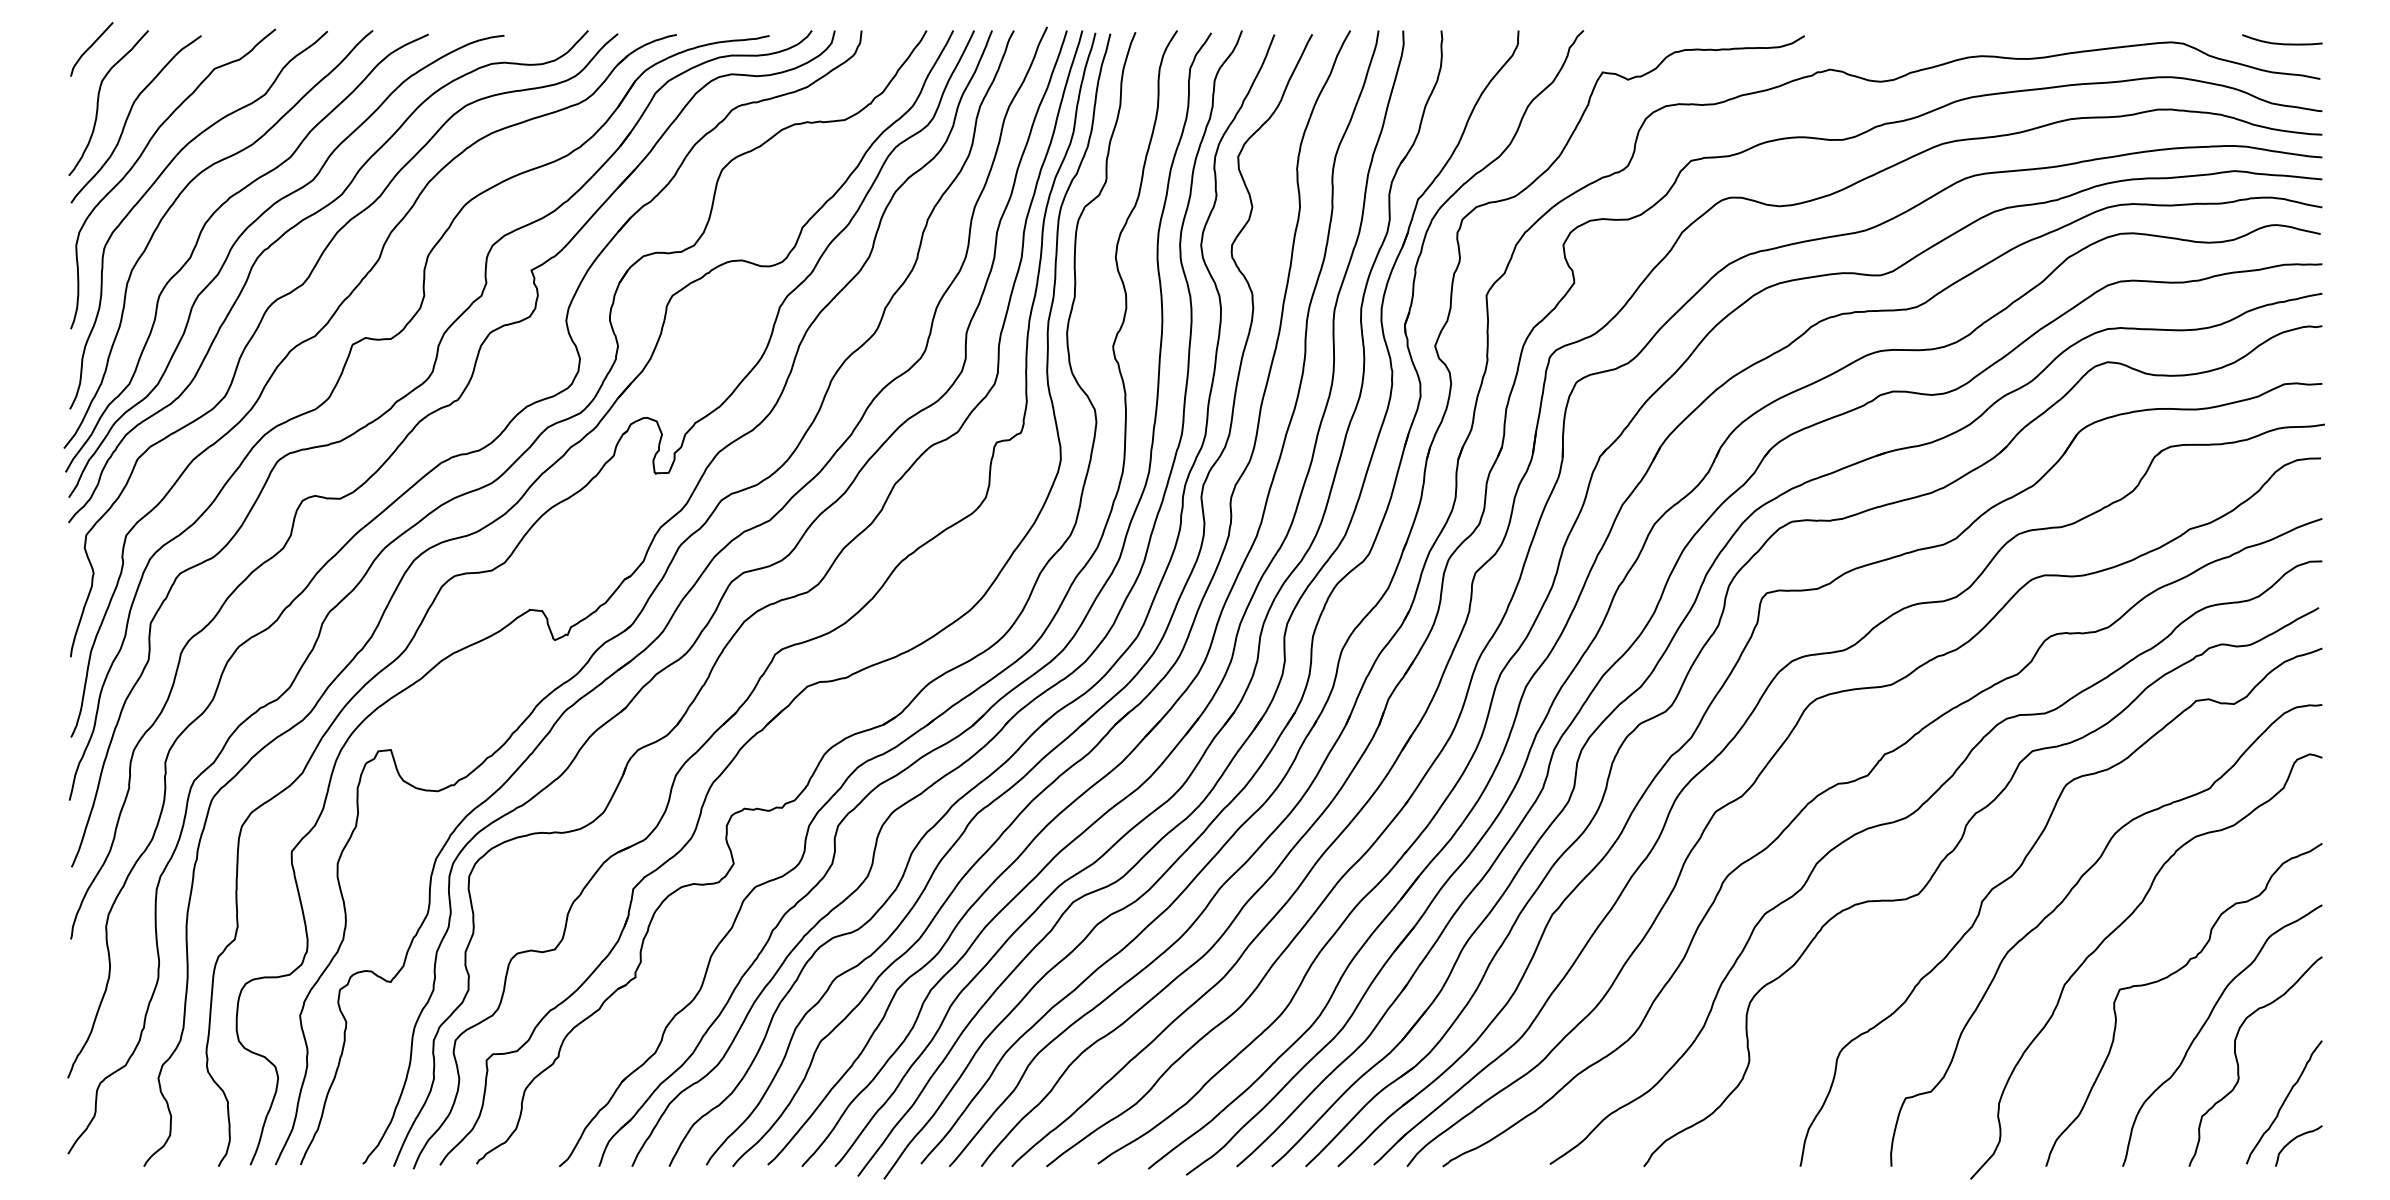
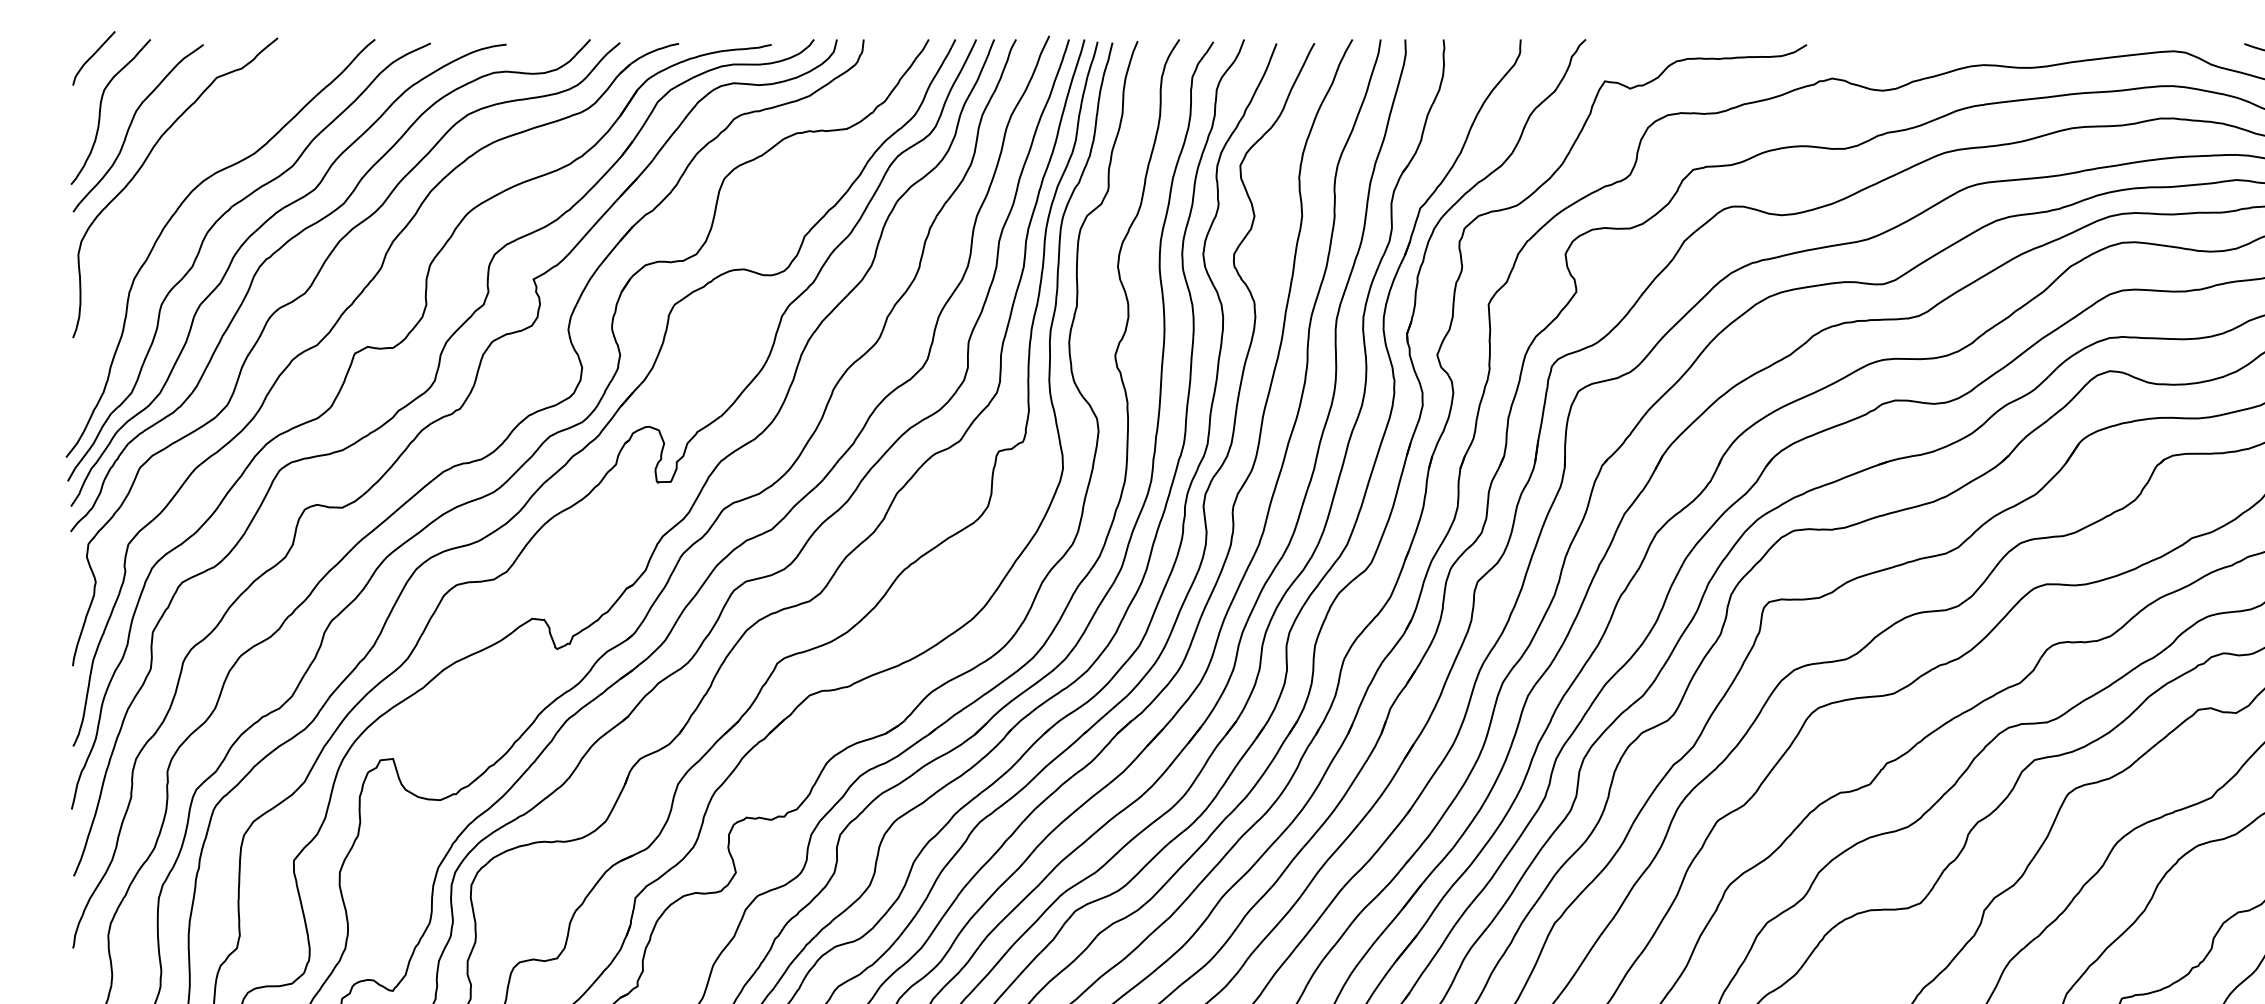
curve: (154, 184) -> (156, 193), removed

